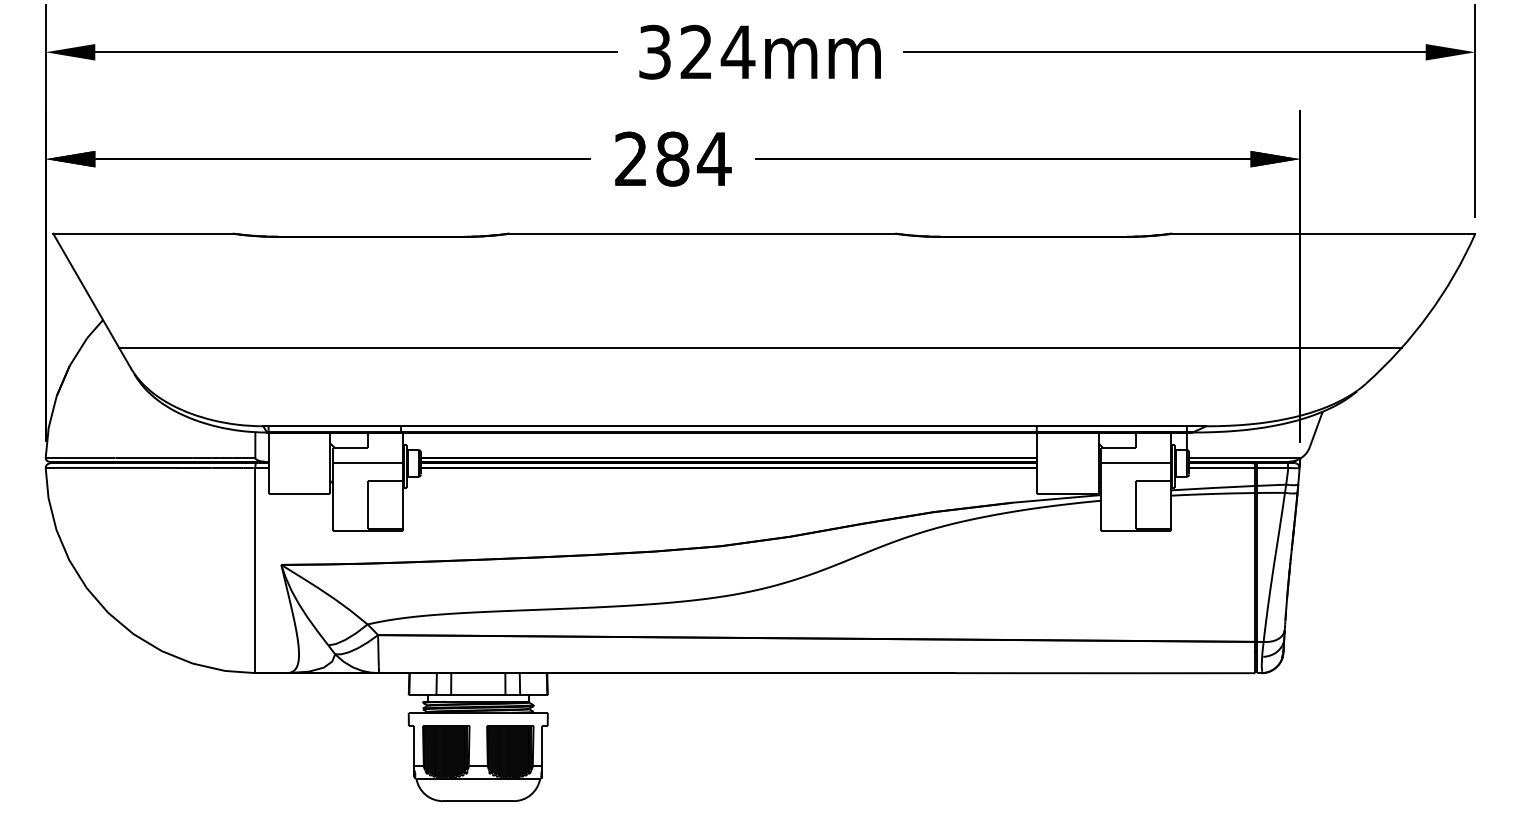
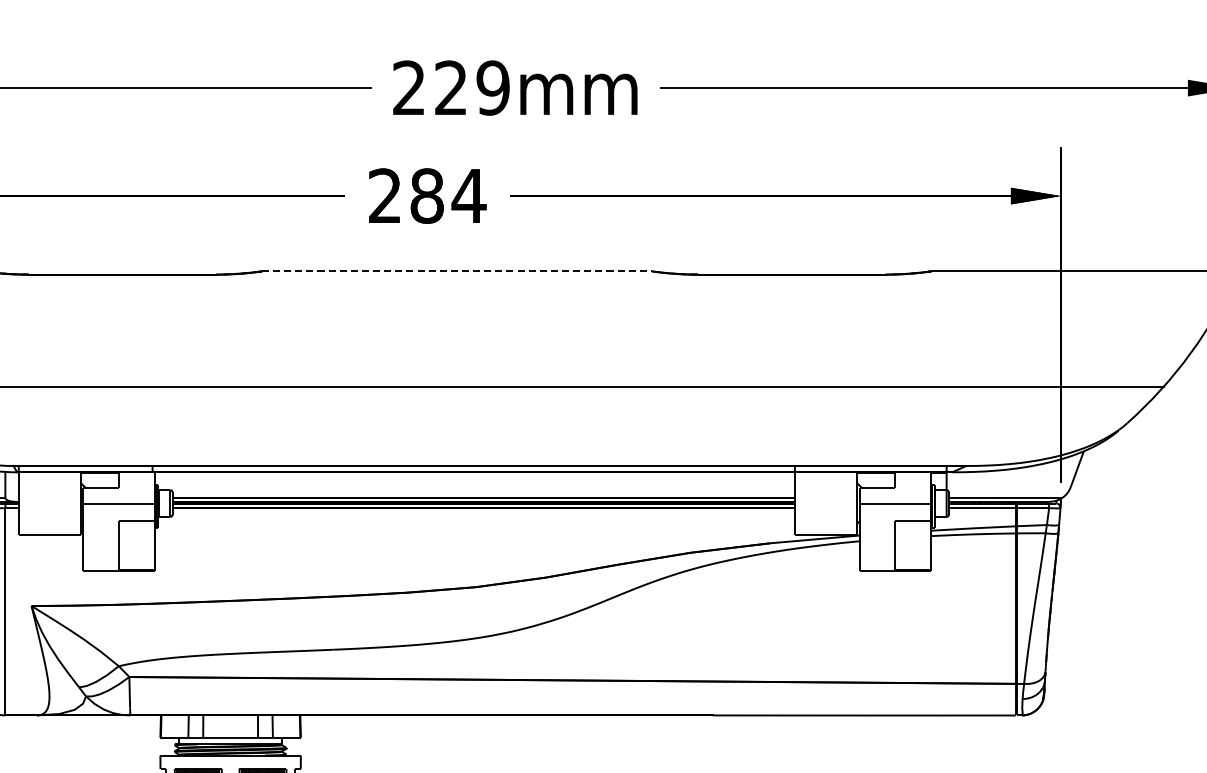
text: (697, 51) -> (452, 87), 324mm -> 229mm
line: (702, 233) -> (457, 271), solid -> dashed

